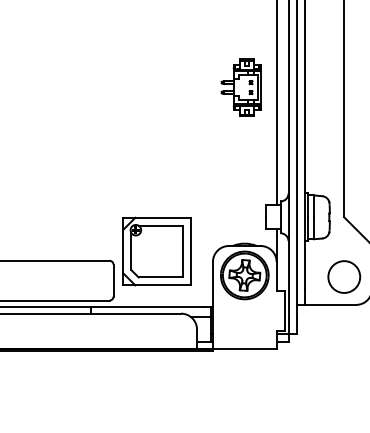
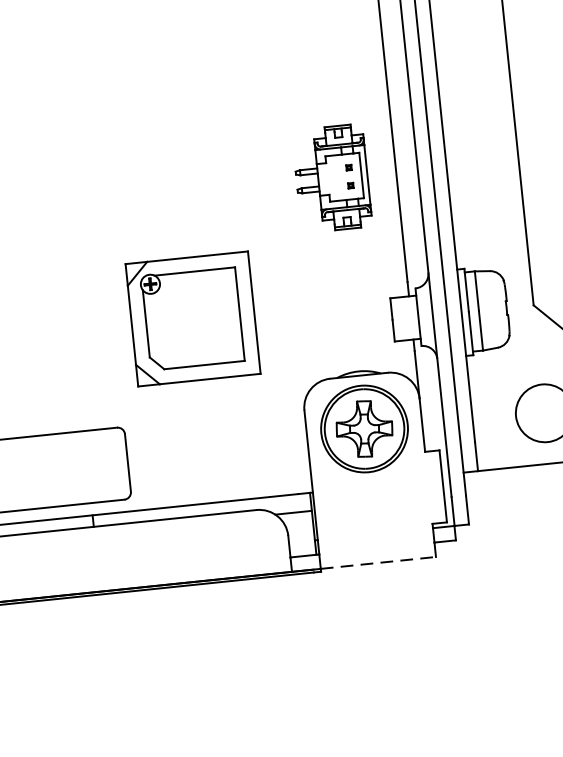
part: (240, 87) -> (330, 178), moved
part: (156, 251) -> (191, 318), moved
line: (244, 349) -> (377, 563), solid -> dashed

